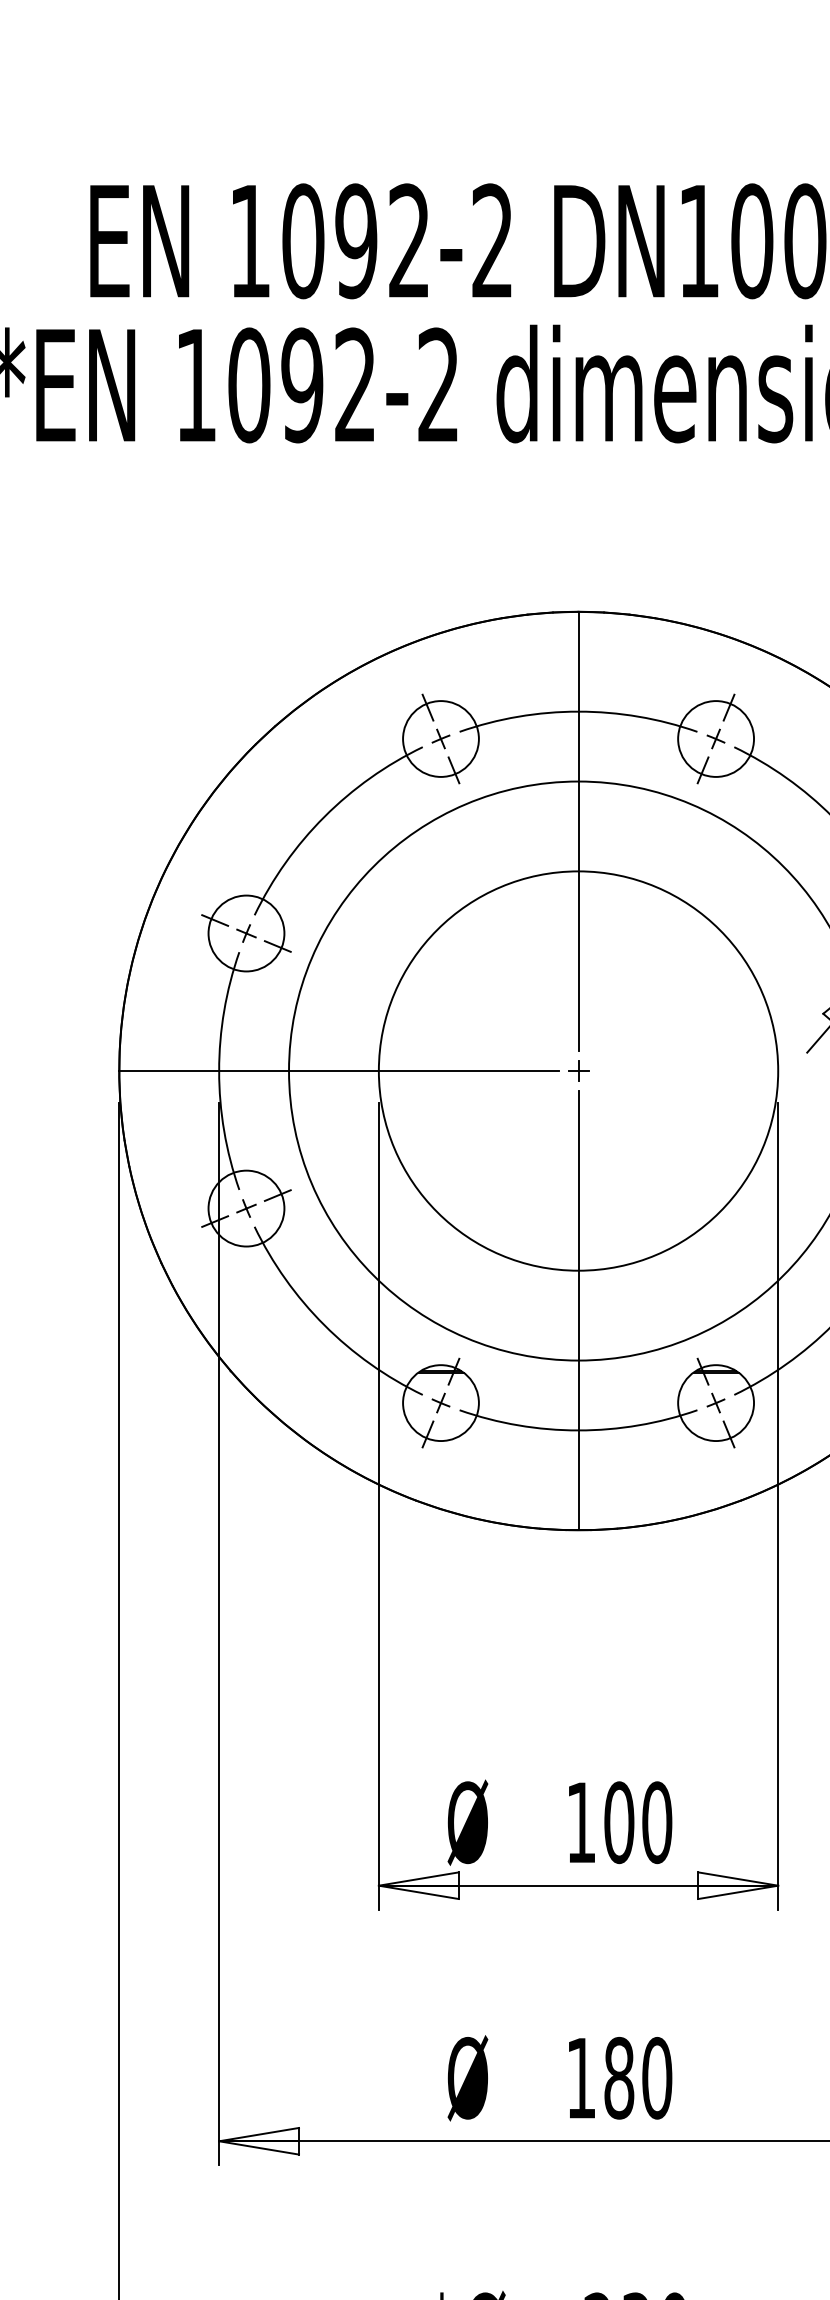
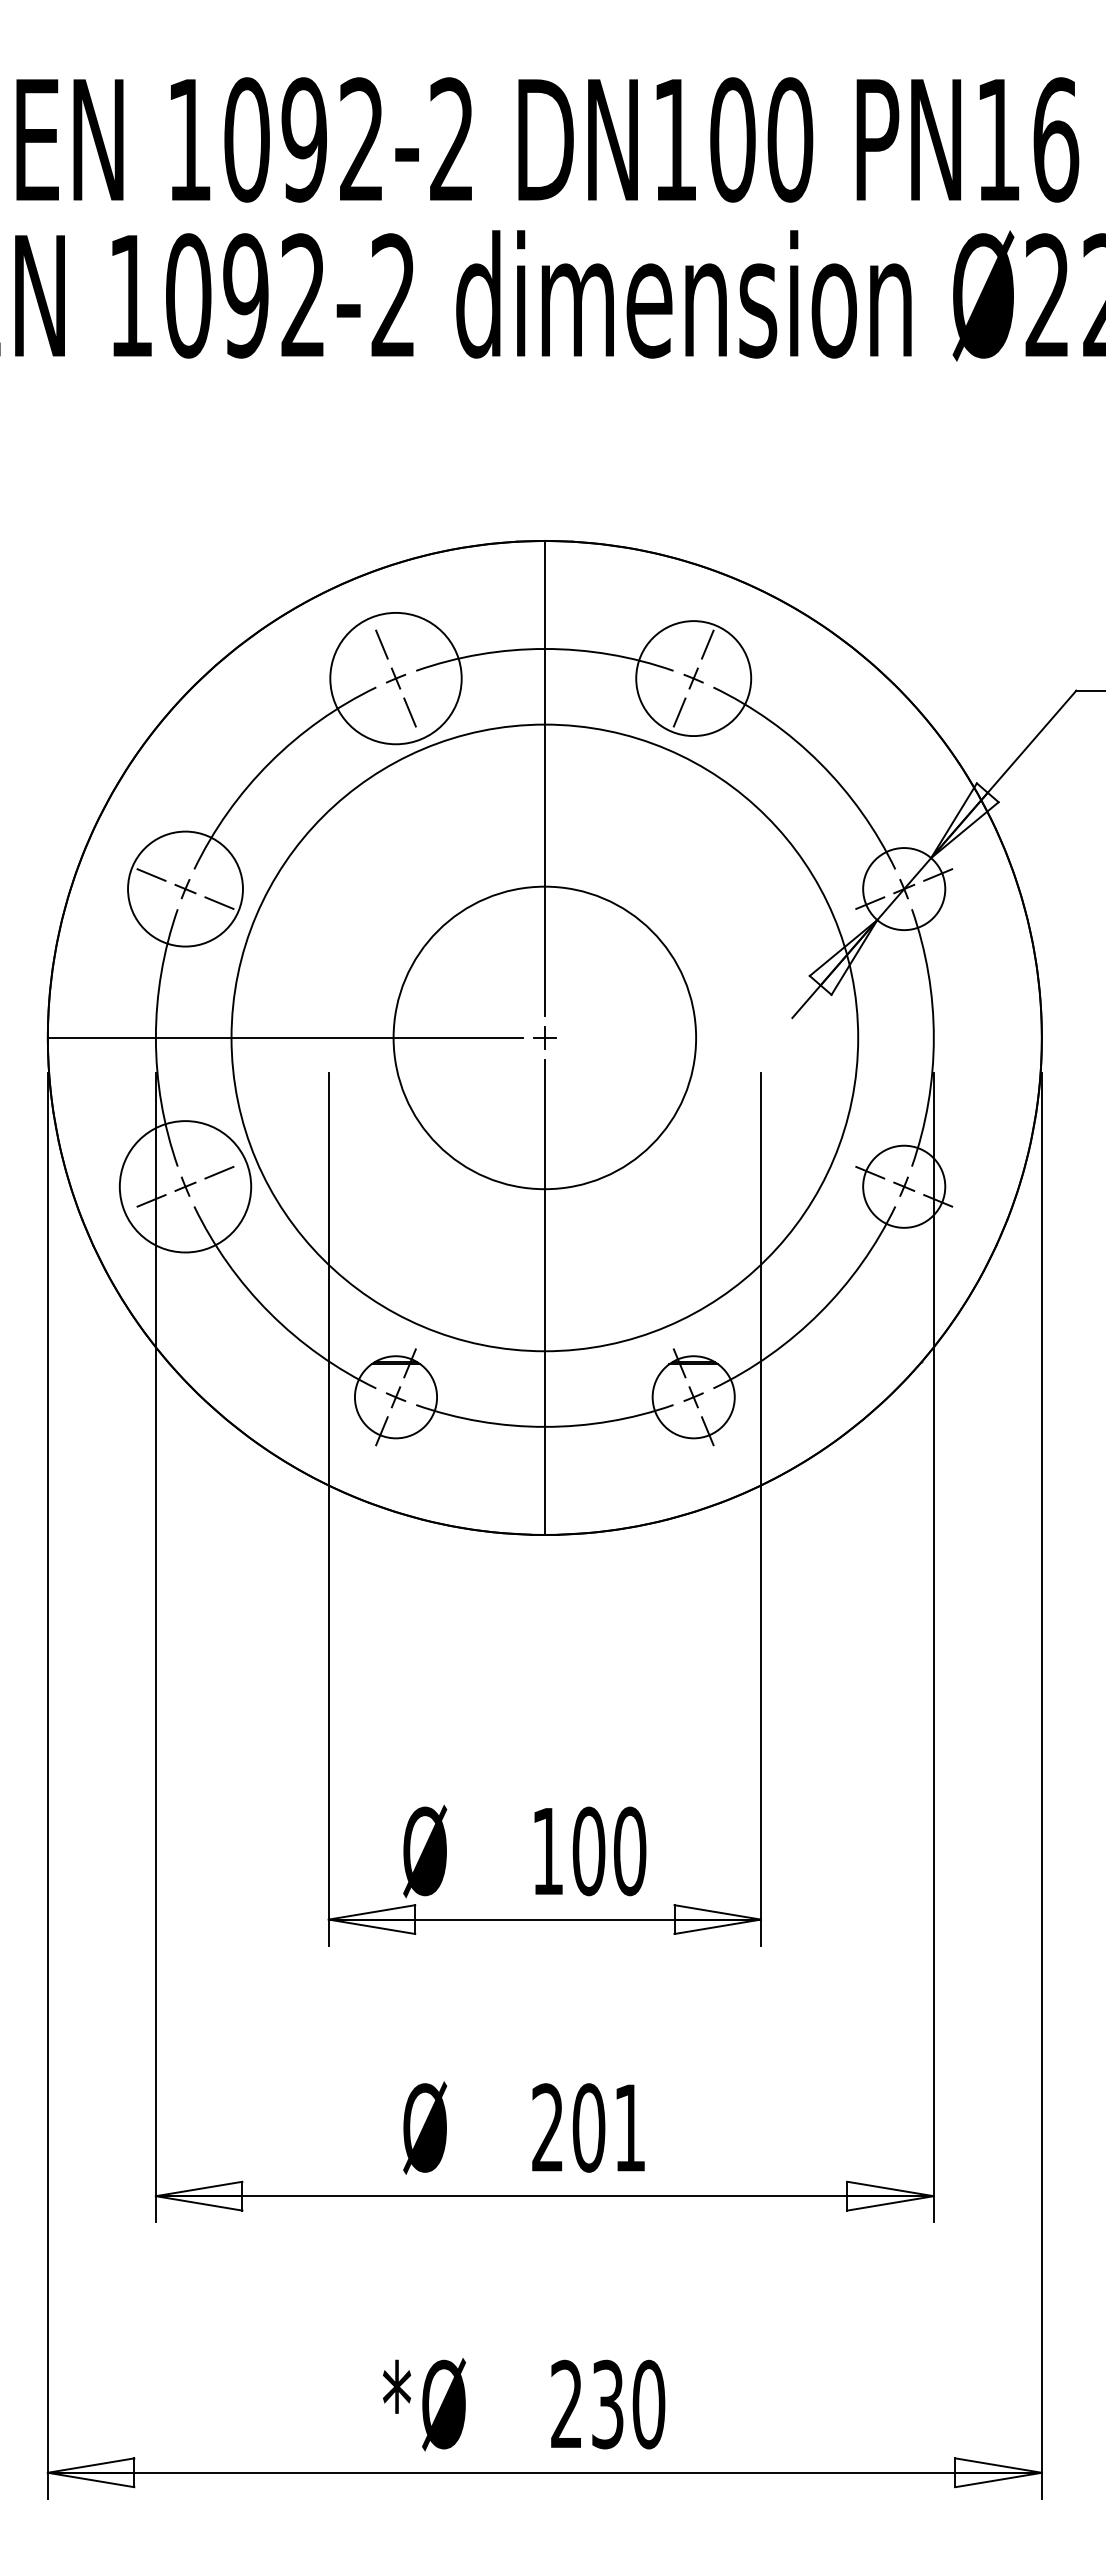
circle: (440, 738) -> (395, 678), size x1.6
circle: (715, 738) -> (693, 678), size x1.4
circle: (246, 933) -> (185, 889), size x1.4
circle: (578, 1070) -> (544, 1037), size x0.7
circle: (246, 1208) -> (185, 1186), size x1.6
text: (619, 2077) -> (589, 2127), 180 -> 201

